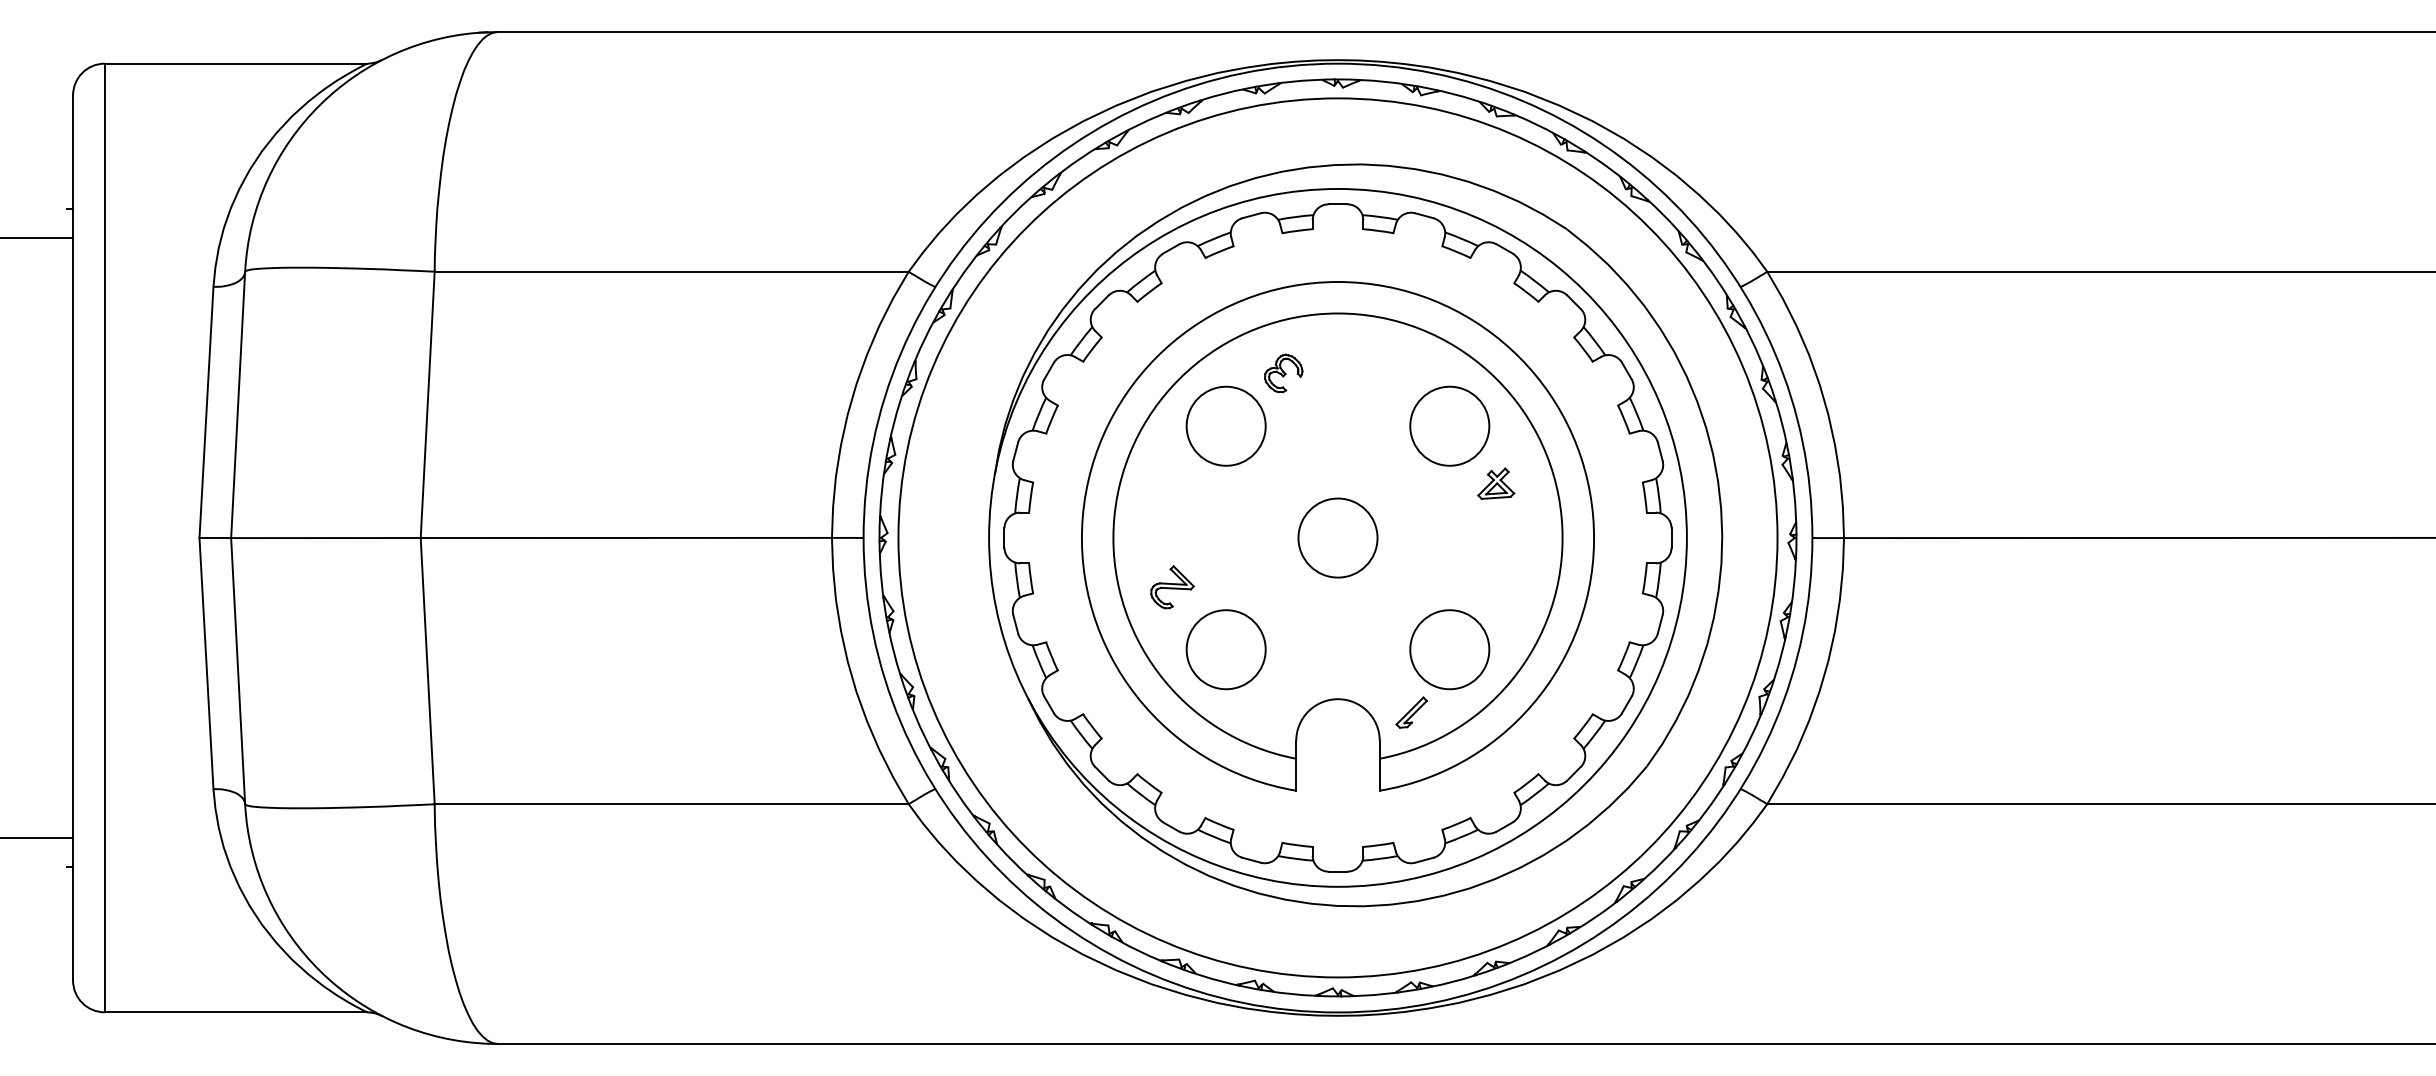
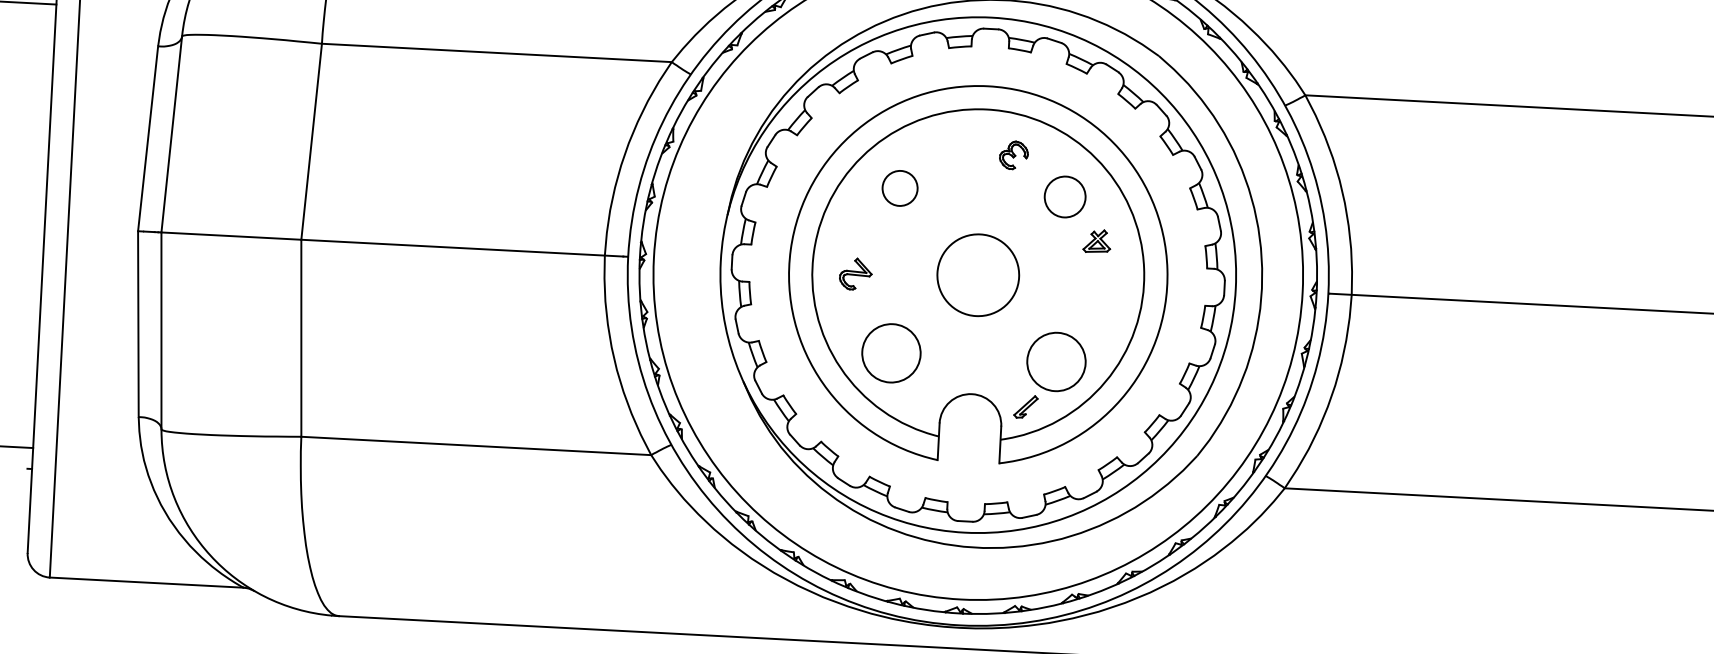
part: (1283, 373) -> (1013, 155), moved
circle: (1225, 425) -> (899, 187), size x0.6
circle: (1449, 425) -> (1064, 196), size x0.7
circle: (1337, 537) -> (977, 274), size x1.4
part: (1172, 587) -> (855, 274), moved

